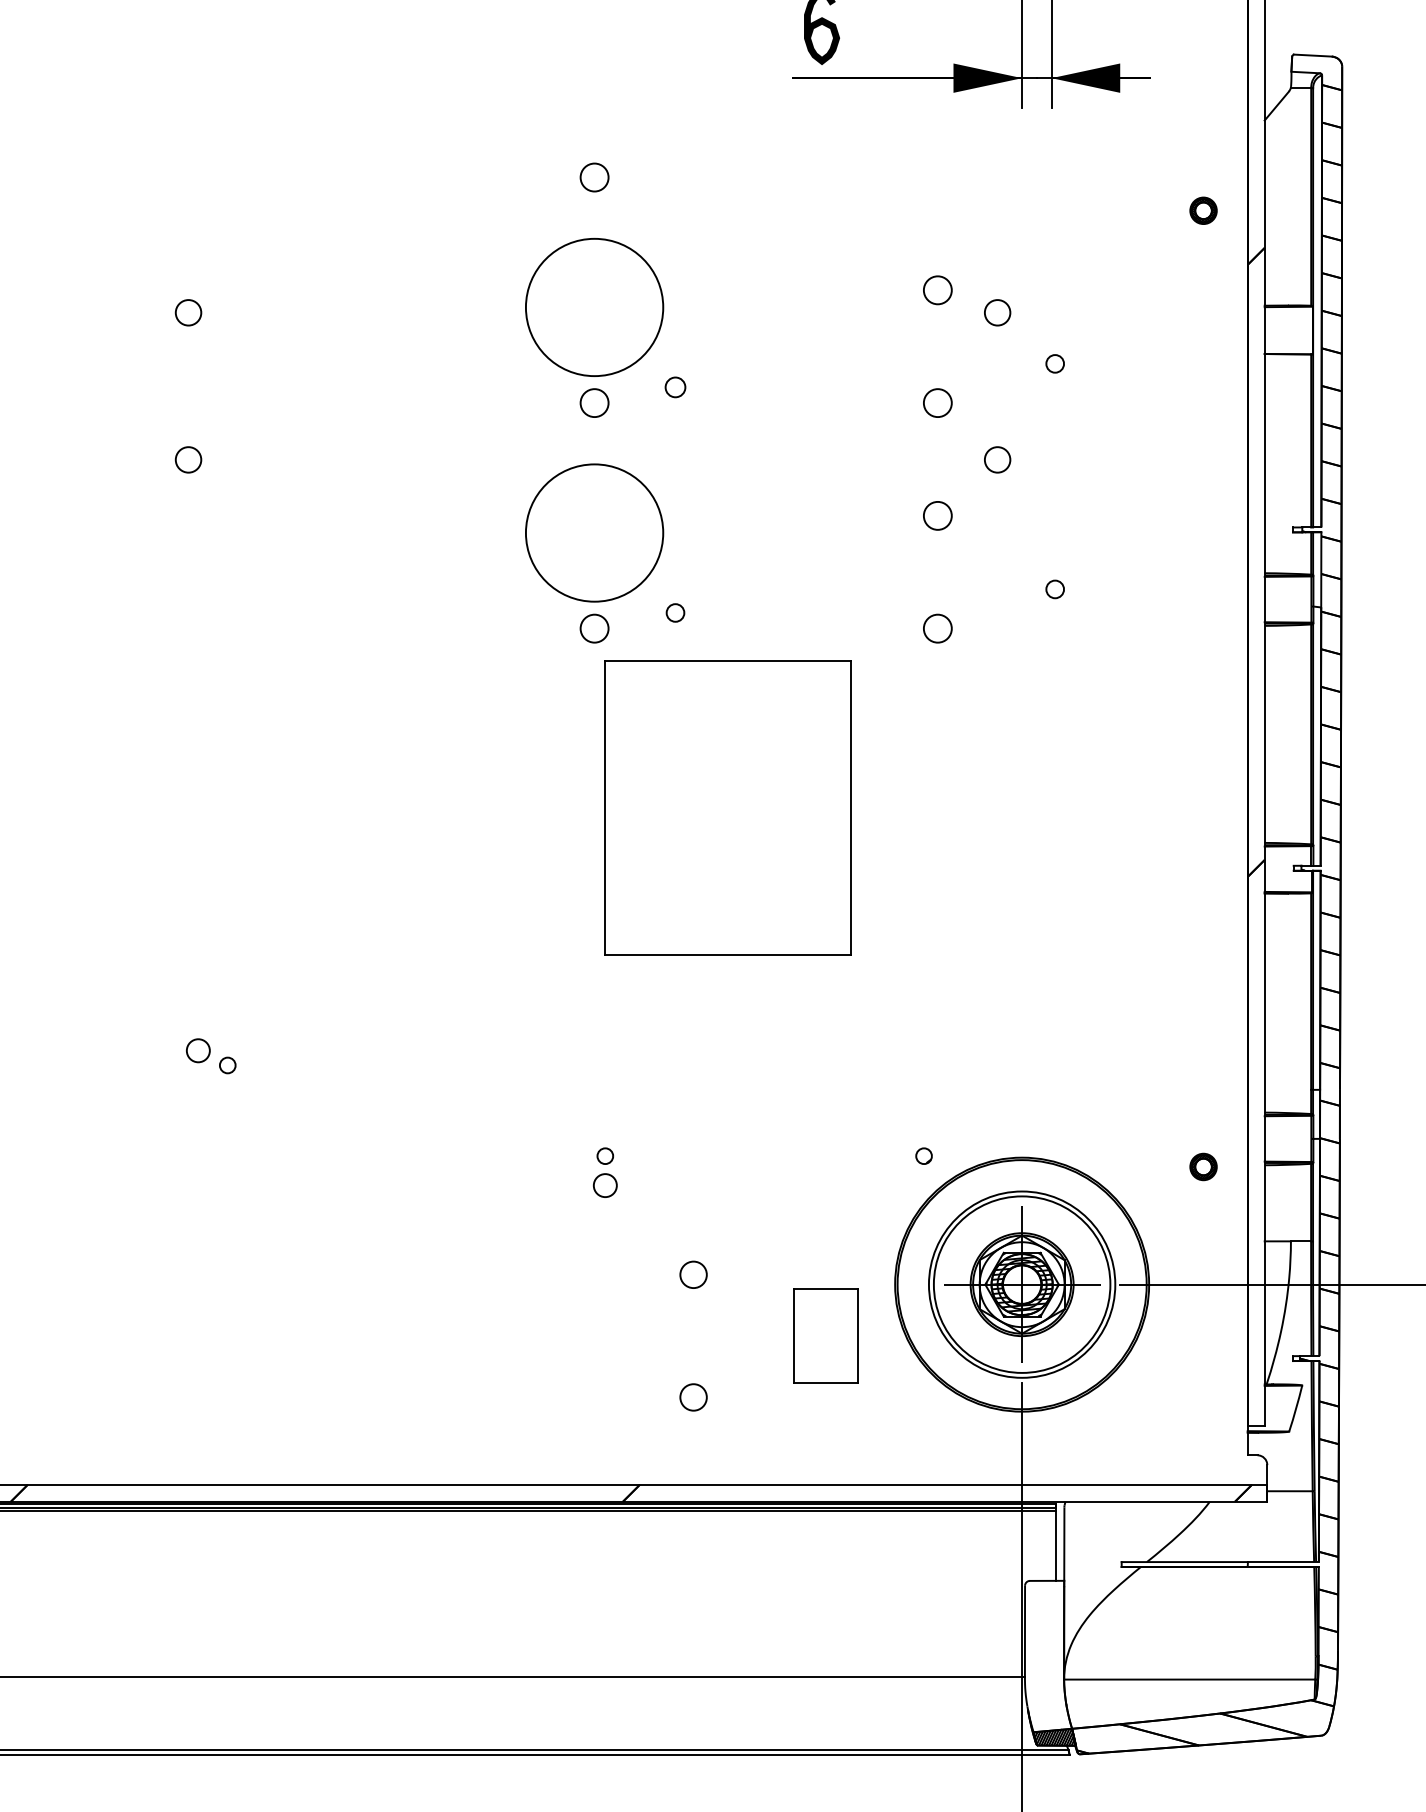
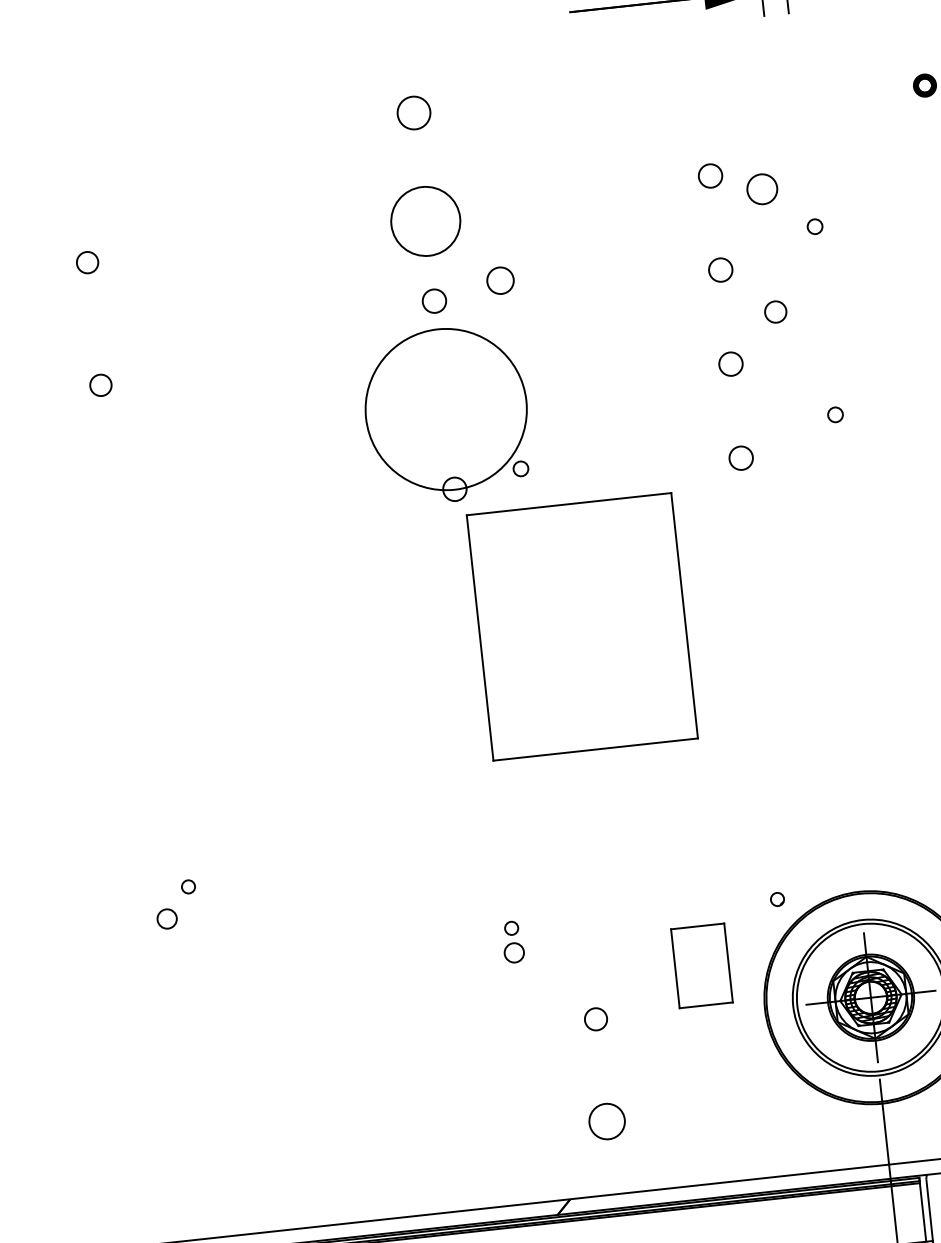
circle: (594, 177) -> (413, 113), size x1.4
circle: (594, 307) -> (425, 221), size x0.6
circle: (997, 312) -> (762, 189), size x1.4
circle: (675, 387) -> (500, 280), size x1.6
circle: (594, 532) -> (446, 409), size x1.4
circle: (198, 1050) -> (167, 918), moved
part: (825, 1335) -> (701, 965), moved
circle: (693, 1397) -> (607, 1121), size x1.6

